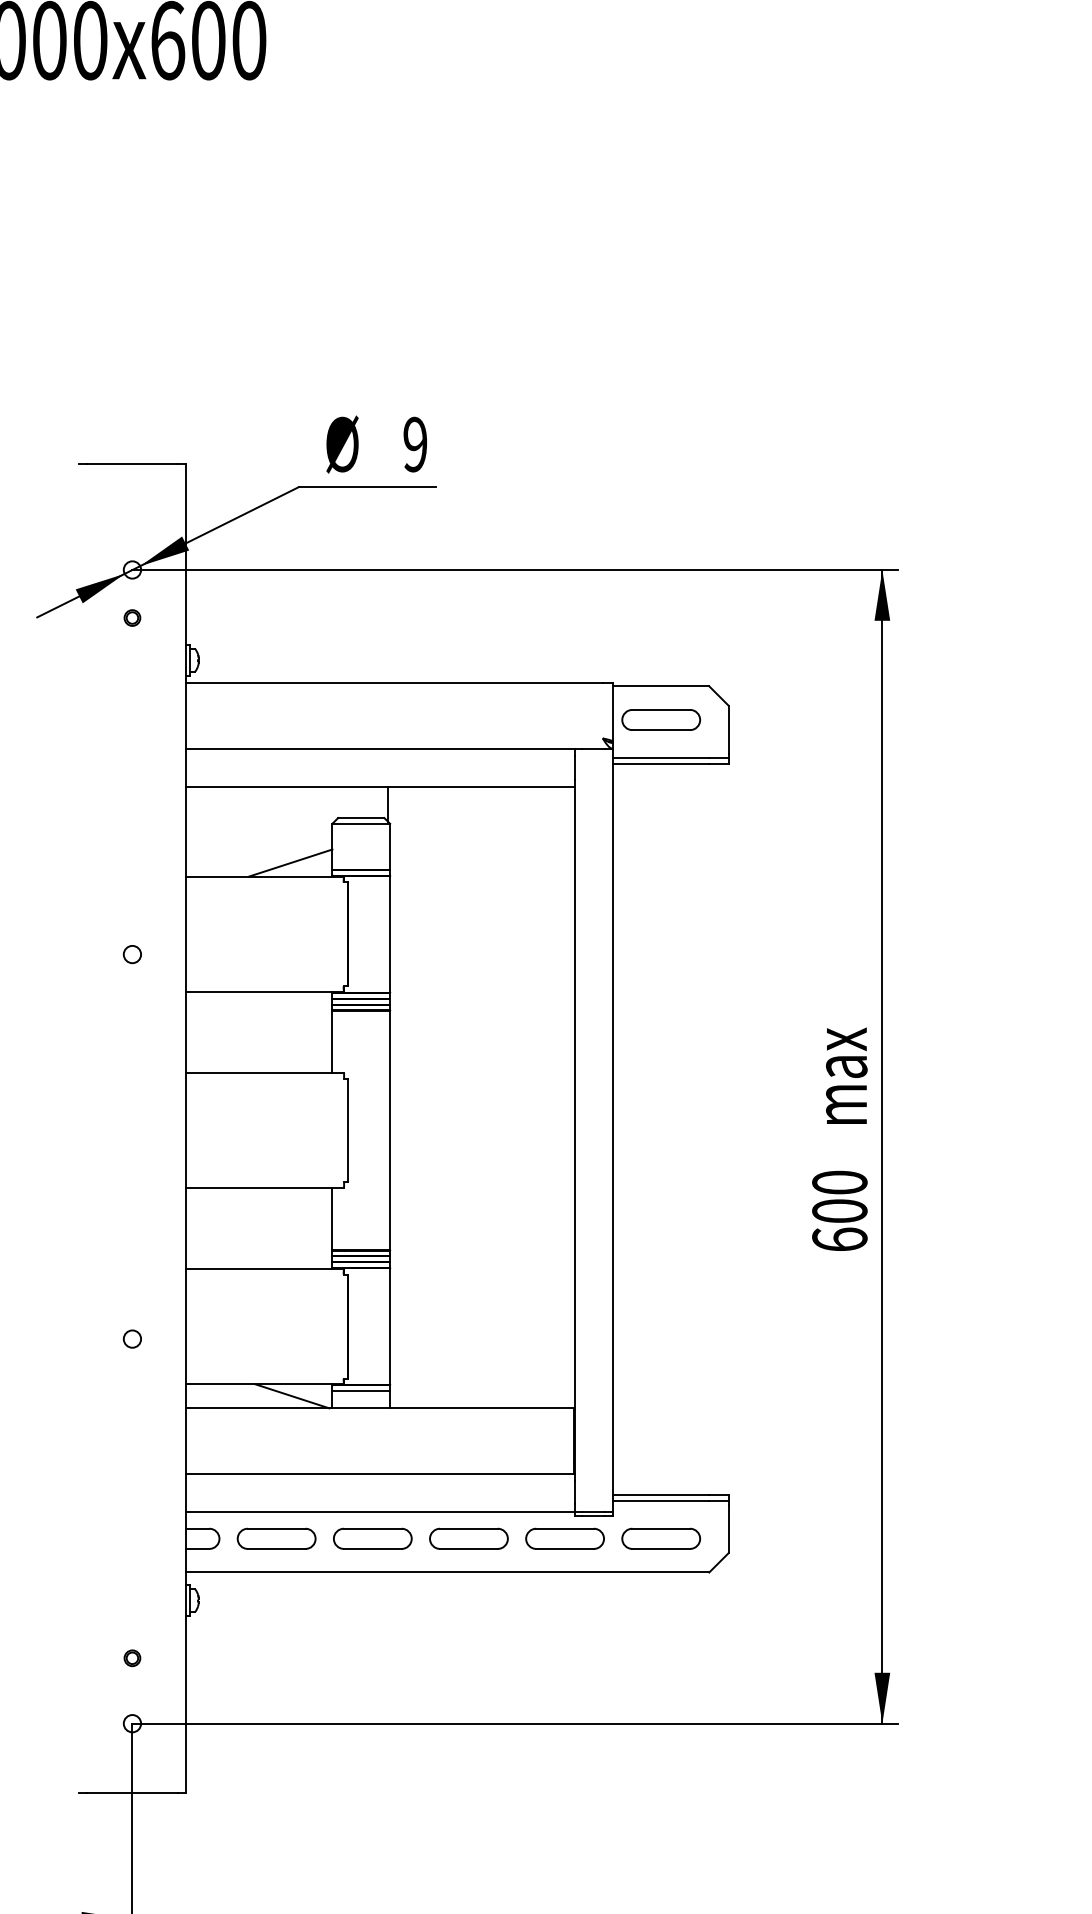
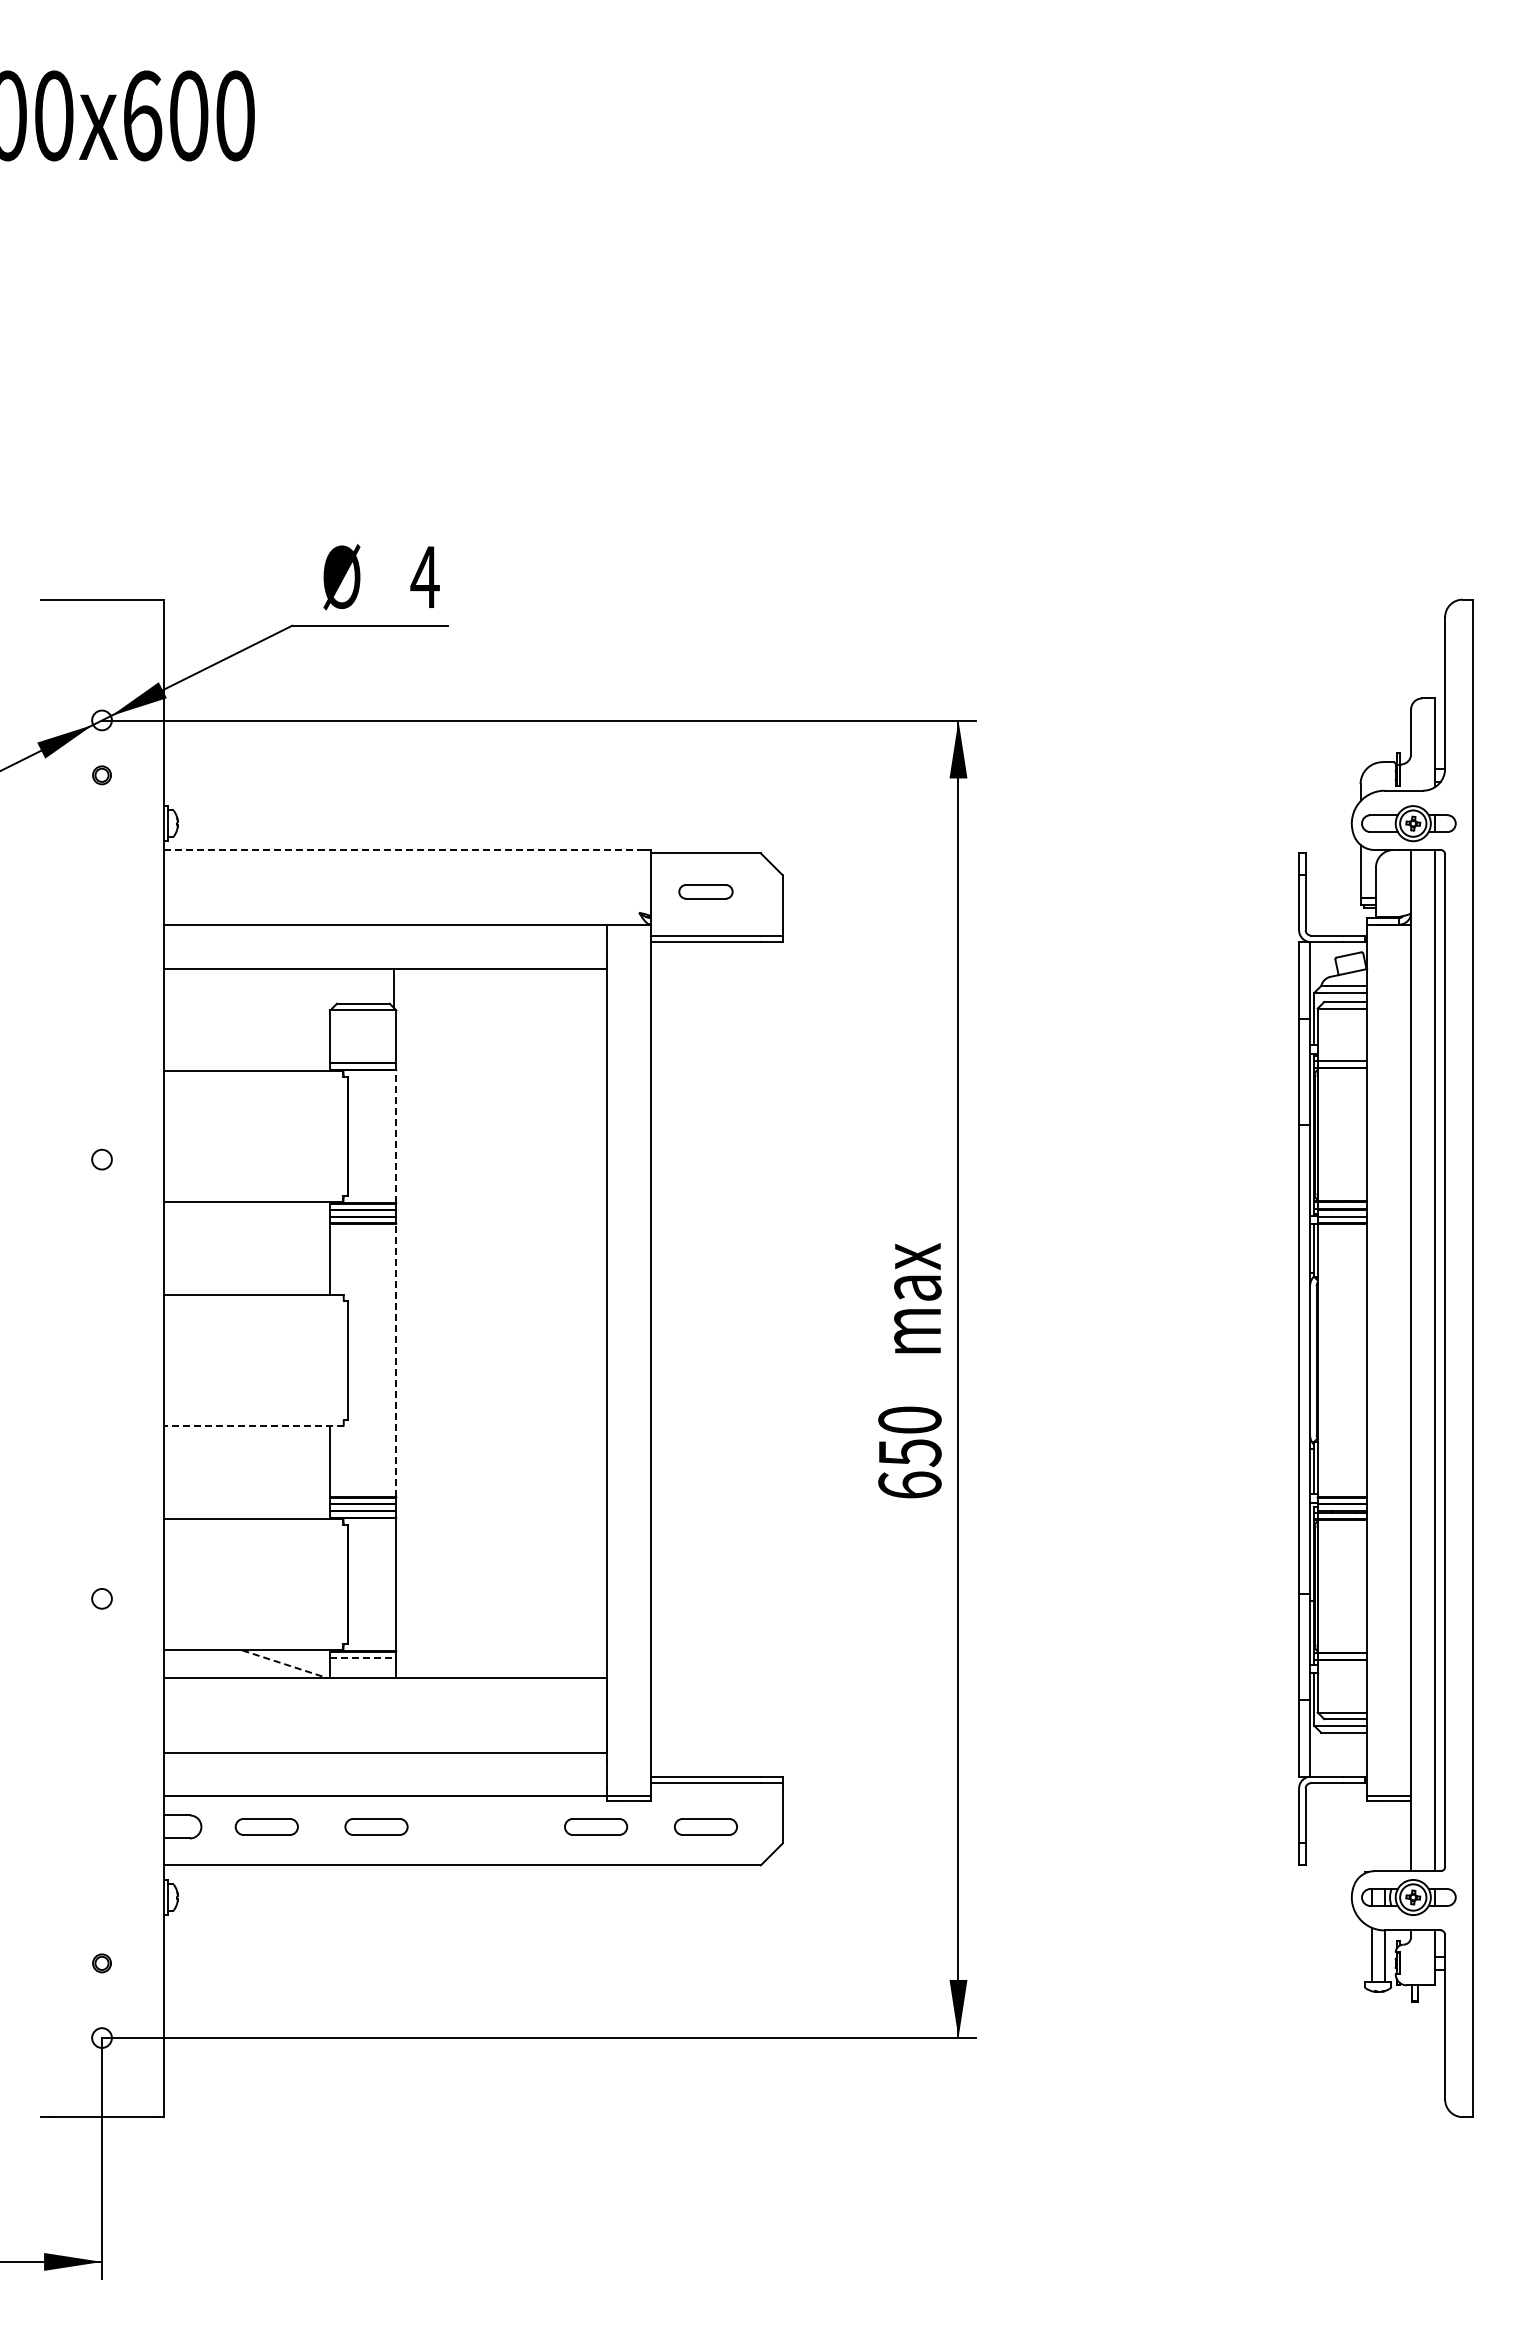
text: (414, 444) -> (424, 577), 9 -> 4
line: (394, 683) -> (401, 850), solid -> dashed
part: (660, 719) -> (705, 891), size x0.6
line: (290, 862) -> (282, 1054), removed
line: (390, 934) -> (396, 1136), solid -> dashed
line: (390, 1130) -> (396, 1360), solid -> dashed
line: (265, 1188) -> (253, 1426), solid -> dashed
text: (839, 1211) -> (909, 1453), 600 -> 650
line: (361, 1391) -> (363, 1658), solid -> dashed
line: (293, 1396) -> (285, 1664), solid -> dashed
part: (276, 1538) -> (266, 1826), size x0.7
part: (372, 1538) -> (376, 1826), size x0.7
part: (469, 1538) -> (486, 1826), removed
part: (564, 1538) -> (595, 1826), size x0.7
part: (660, 1538) -> (705, 1826), size x0.7

